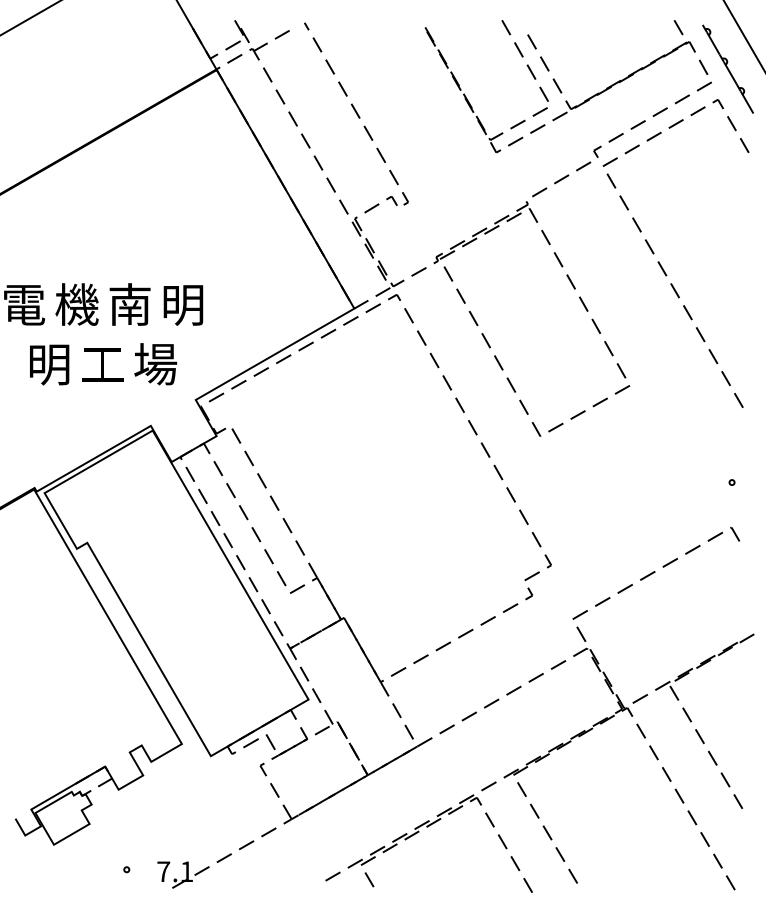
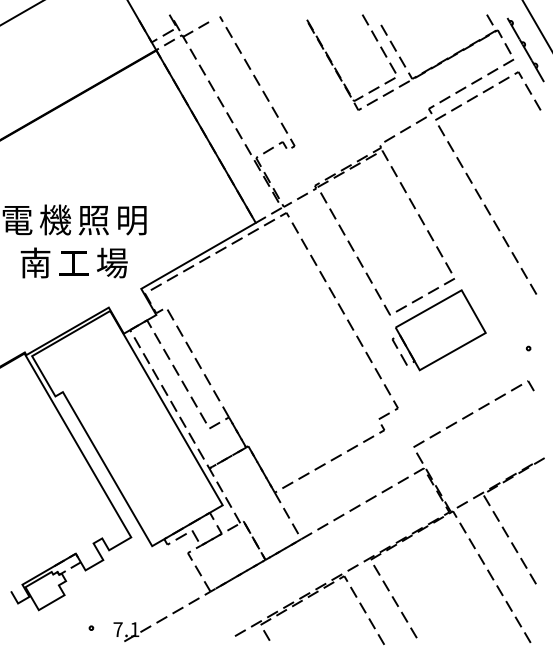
text: (129, 303) -> (93, 219), 南 -> 照
text: (49, 363) -> (35, 262), 明 -> 南
part: (607, 457) -> (438, 330), added

